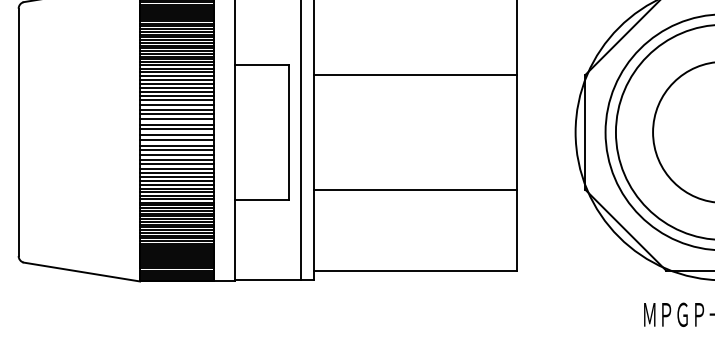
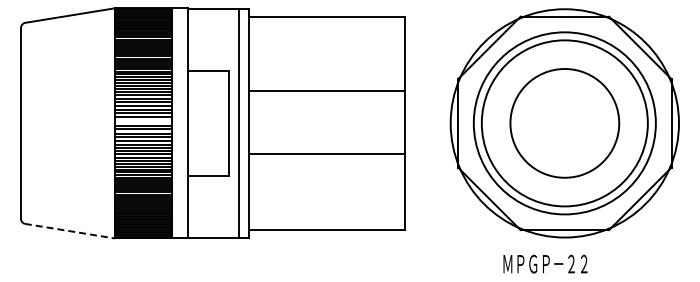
line: (414, 75) -> (326, 91), moved
line: (176, 129) -> (142, 121), removed
line: (414, 189) -> (326, 153), moved
line: (81, 272) -> (69, 231), solid -> dashed

